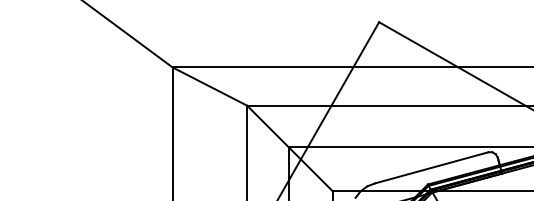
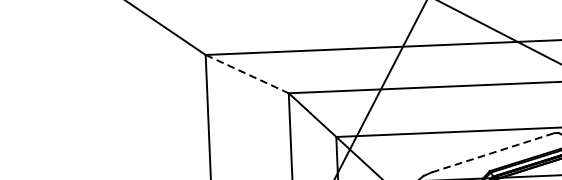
line: (209, 86) -> (246, 74), solid -> dashed
line: (431, 167) -> (492, 152), solid -> dashed

